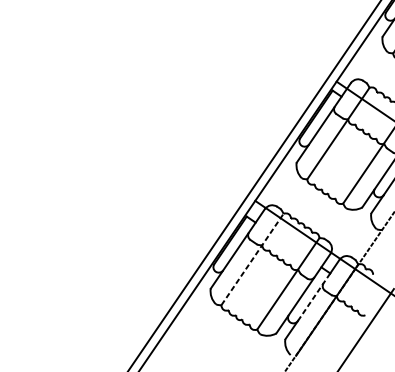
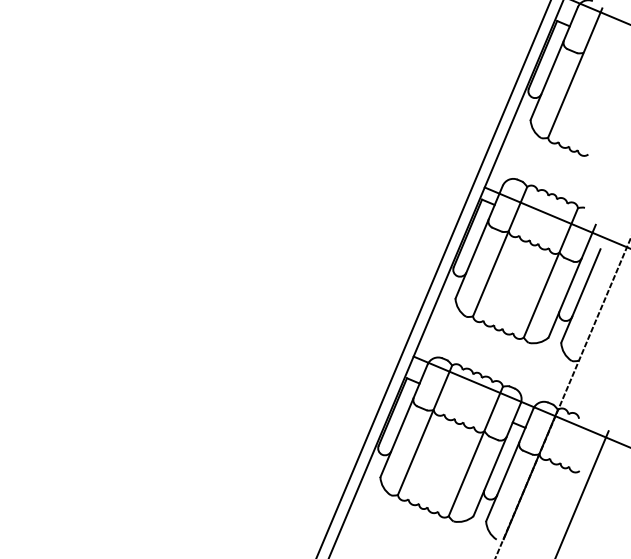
line: (252, 258) -> (425, 429), dashed -> solid
line: (314, 297) -> (511, 461), dashed -> solid

